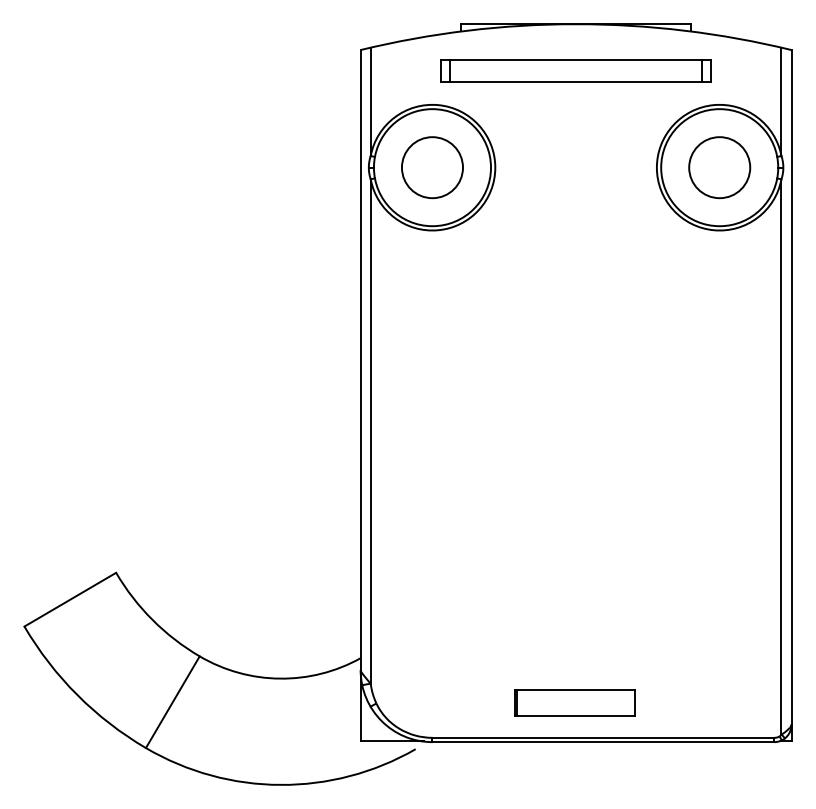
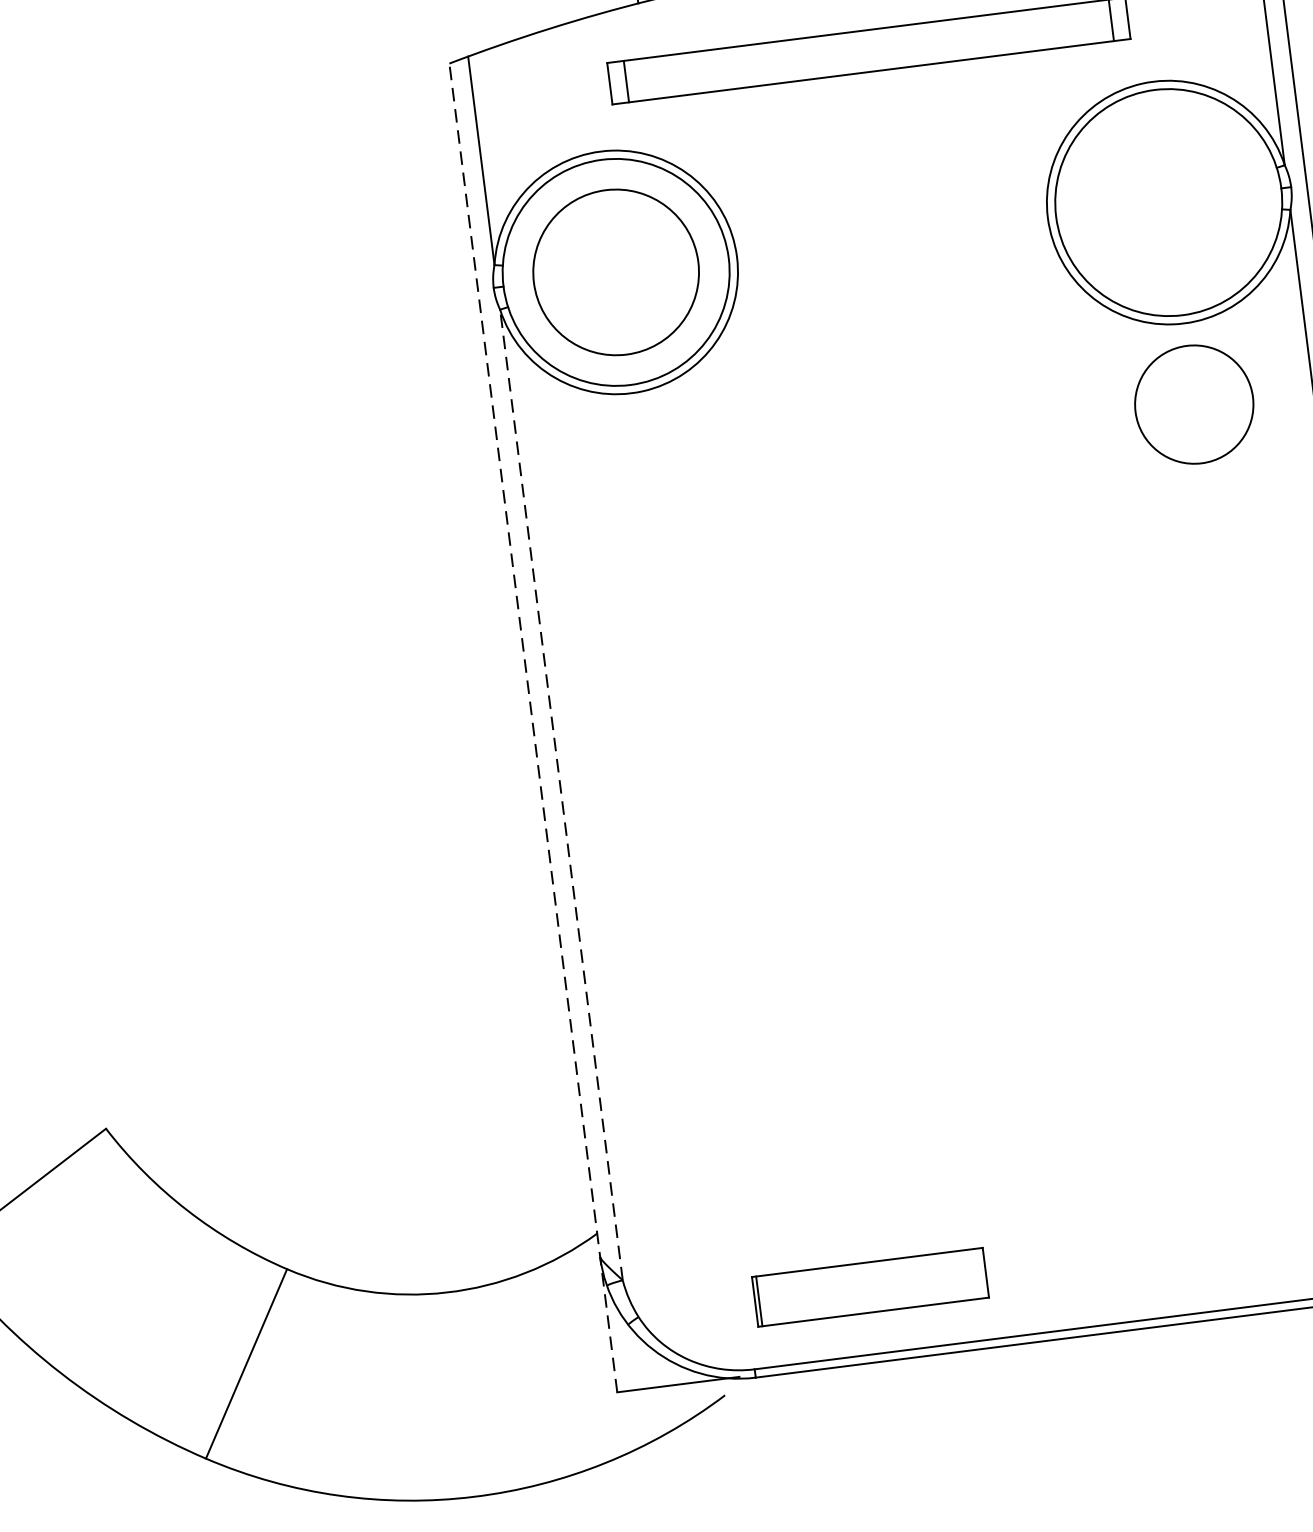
circle: (432, 167) -> (616, 272), size x1.4
circle: (719, 167) -> (1193, 404), moved
line: (360, 394) -> (532, 726), solid -> dashed
line: (370, 431) -> (561, 795), solid -> dashed
part: (574, 702) -> (869, 1285), moved

